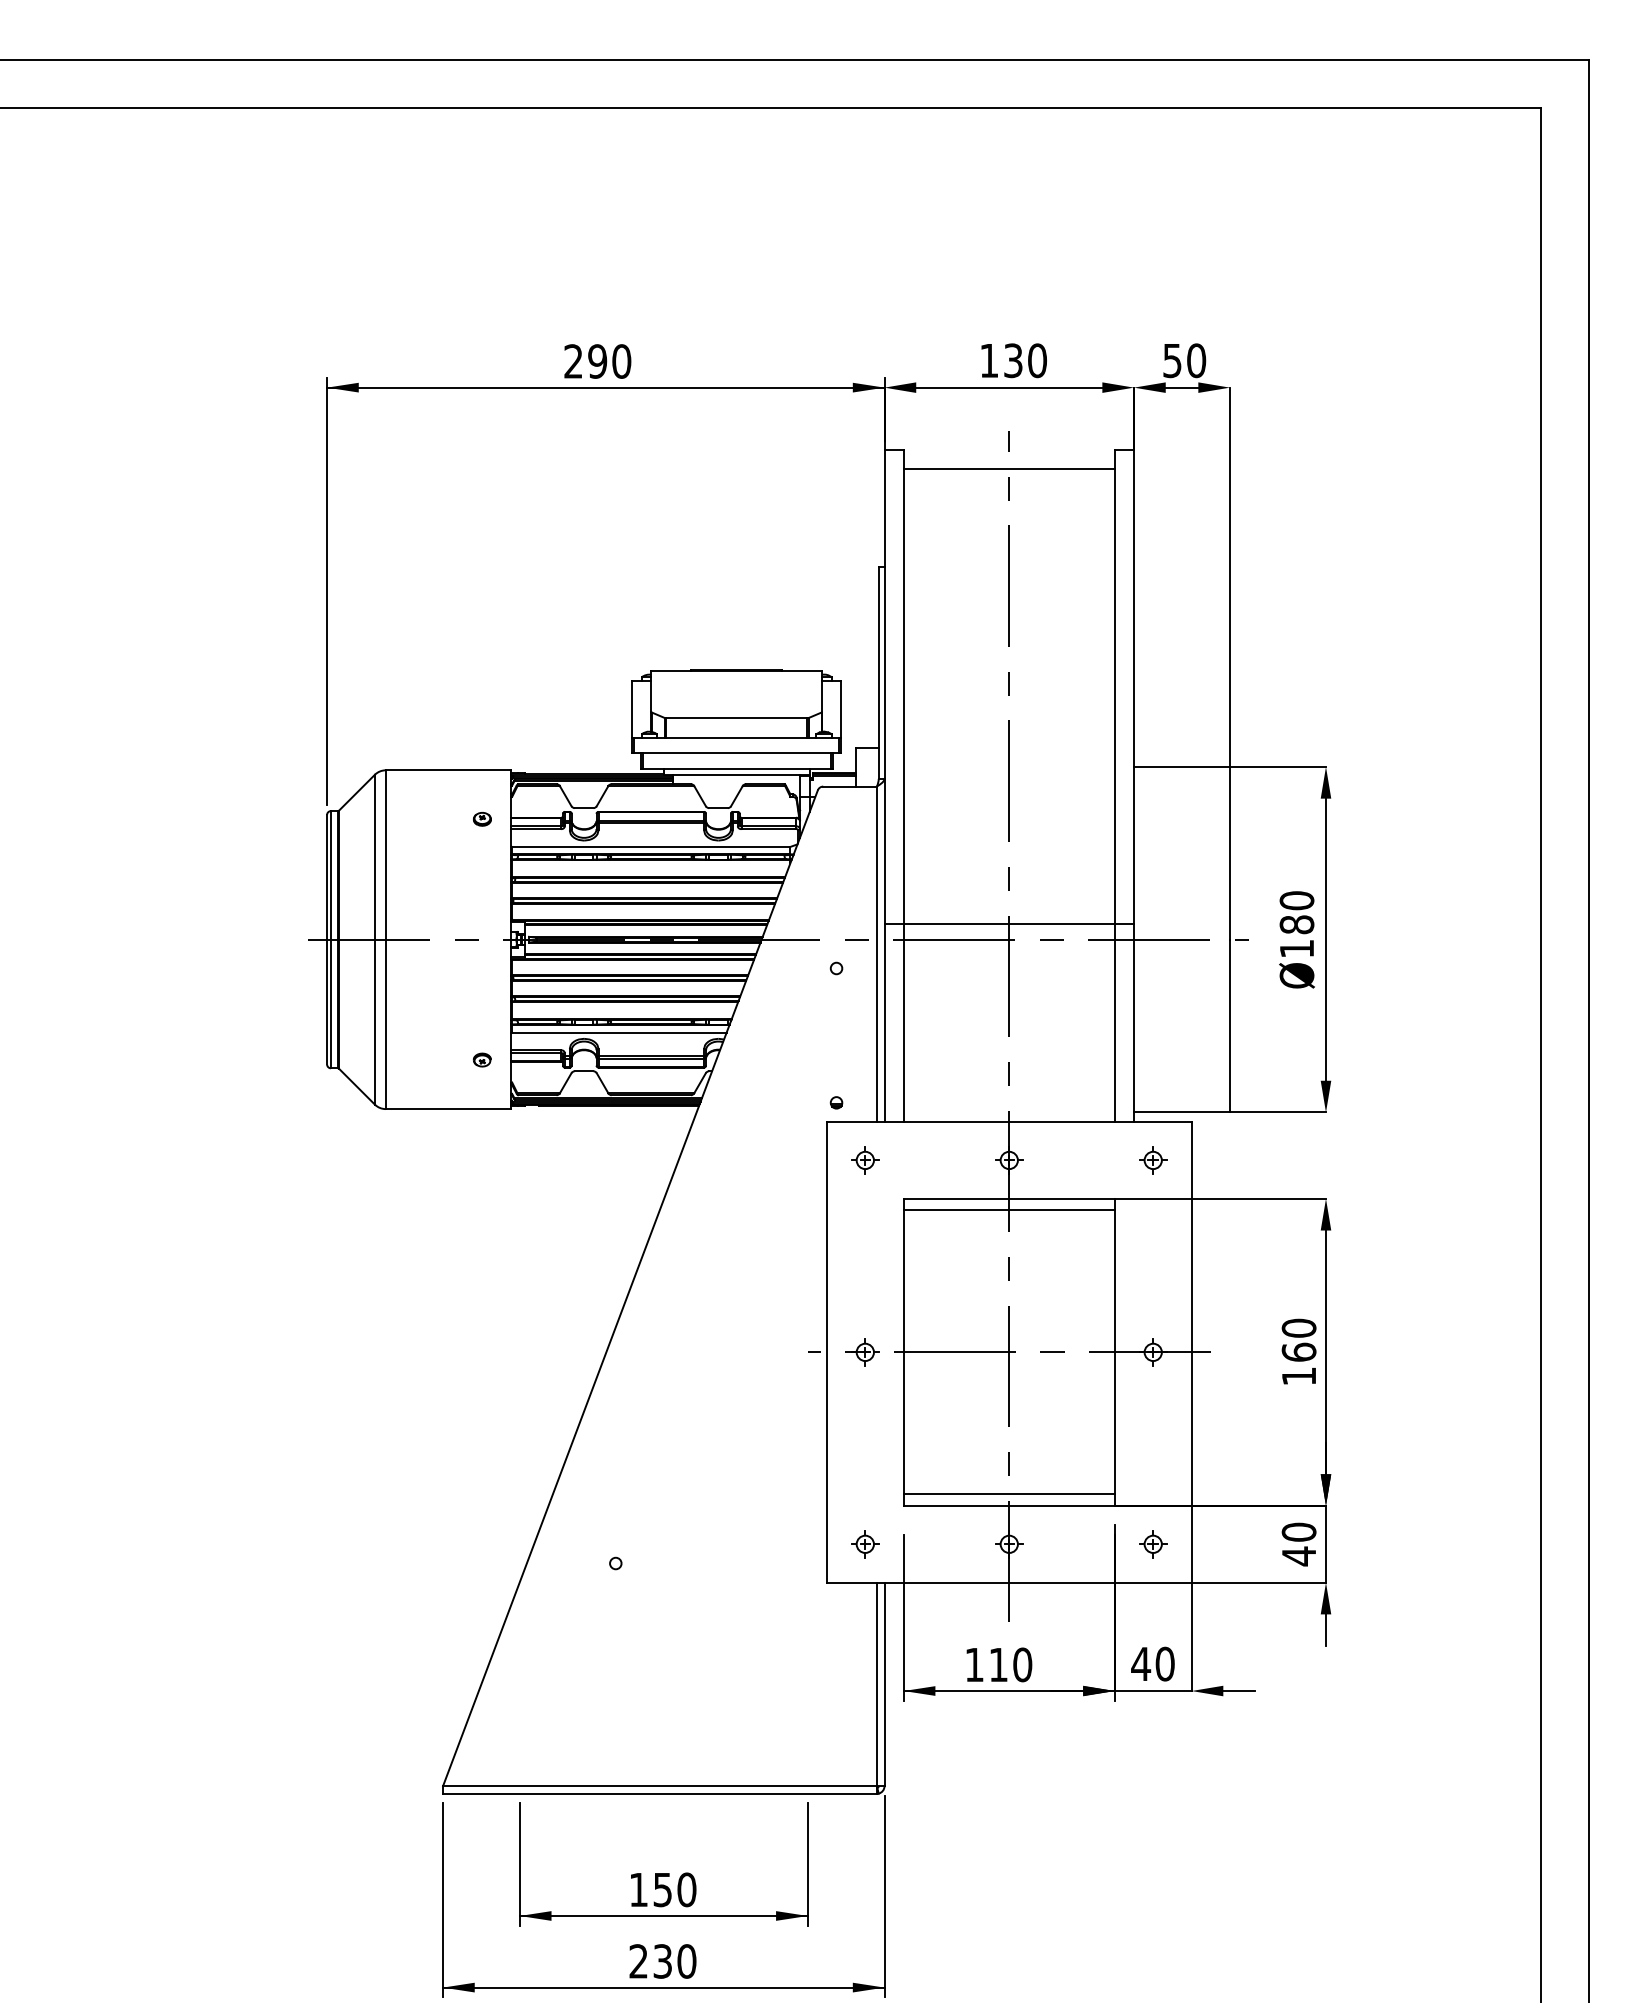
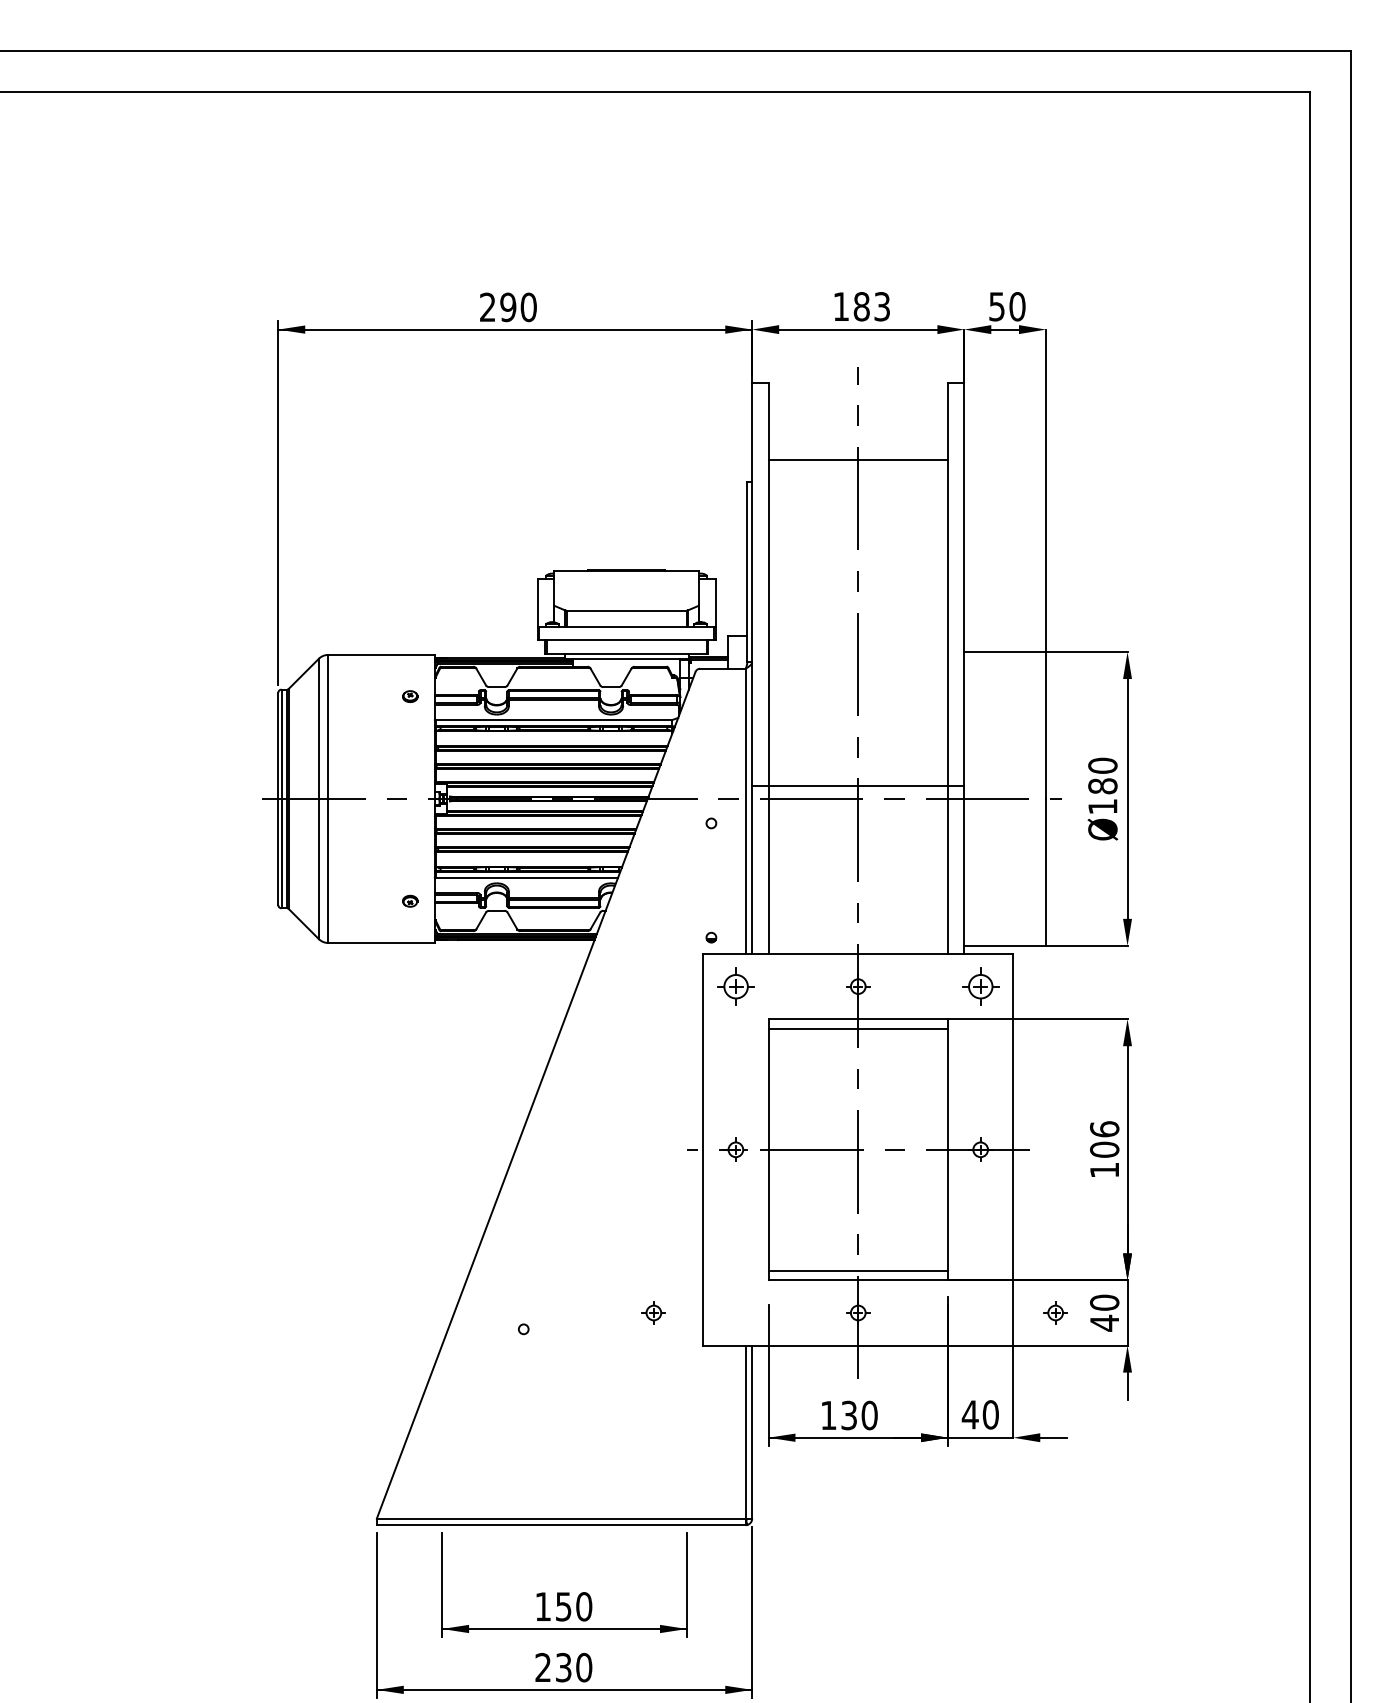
text: (1024, 360) -> (871, 306), 130 -> 183
line: (1009, 469) -> (858, 460), moved
part: (864, 1160) -> (735, 986), size x1.6
part: (1153, 1160) -> (980, 986), size x1.6
text: (1298, 1340) -> (1104, 1139), 160 -> 106
part: (864, 1543) -> (653, 1312), moved
part: (1153, 1543) -> (1055, 1312), moved
text: (997, 1664) -> (848, 1415), 110 -> 130

